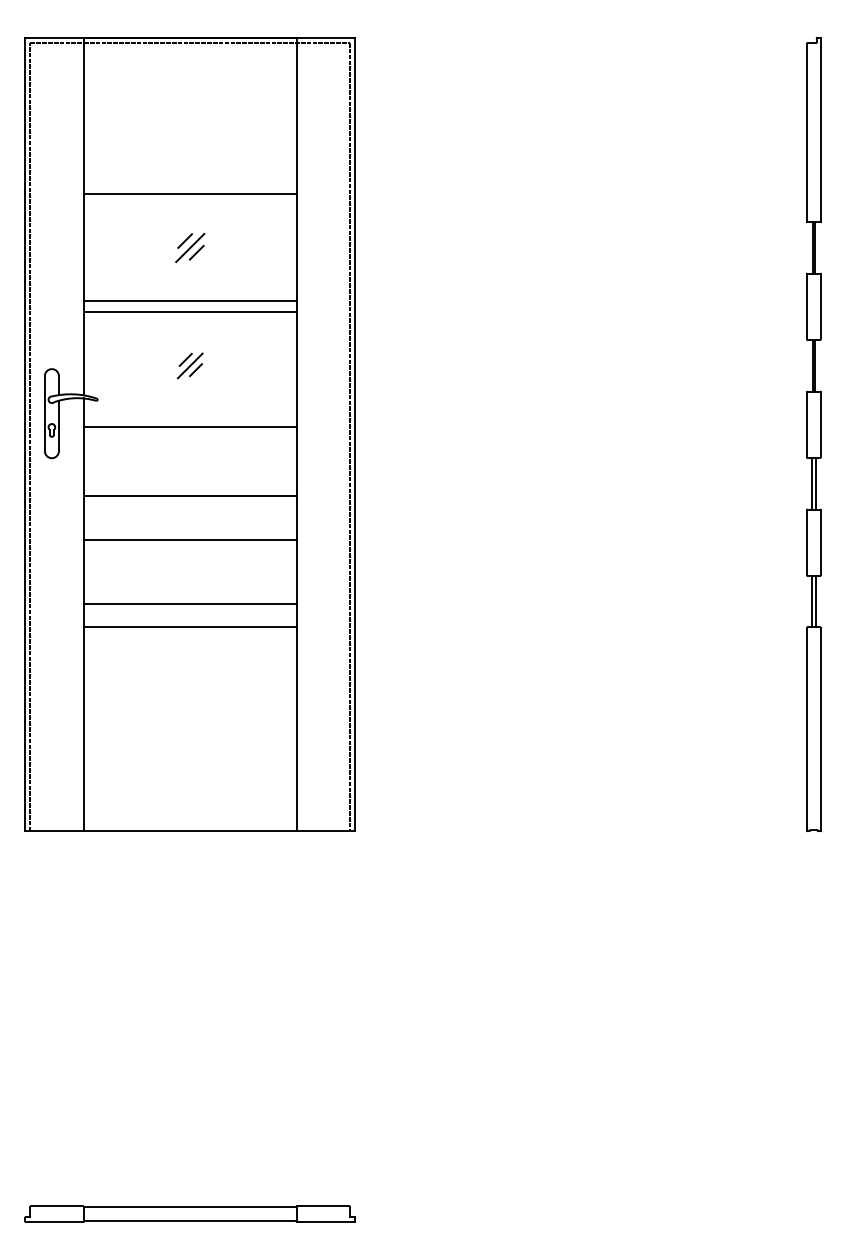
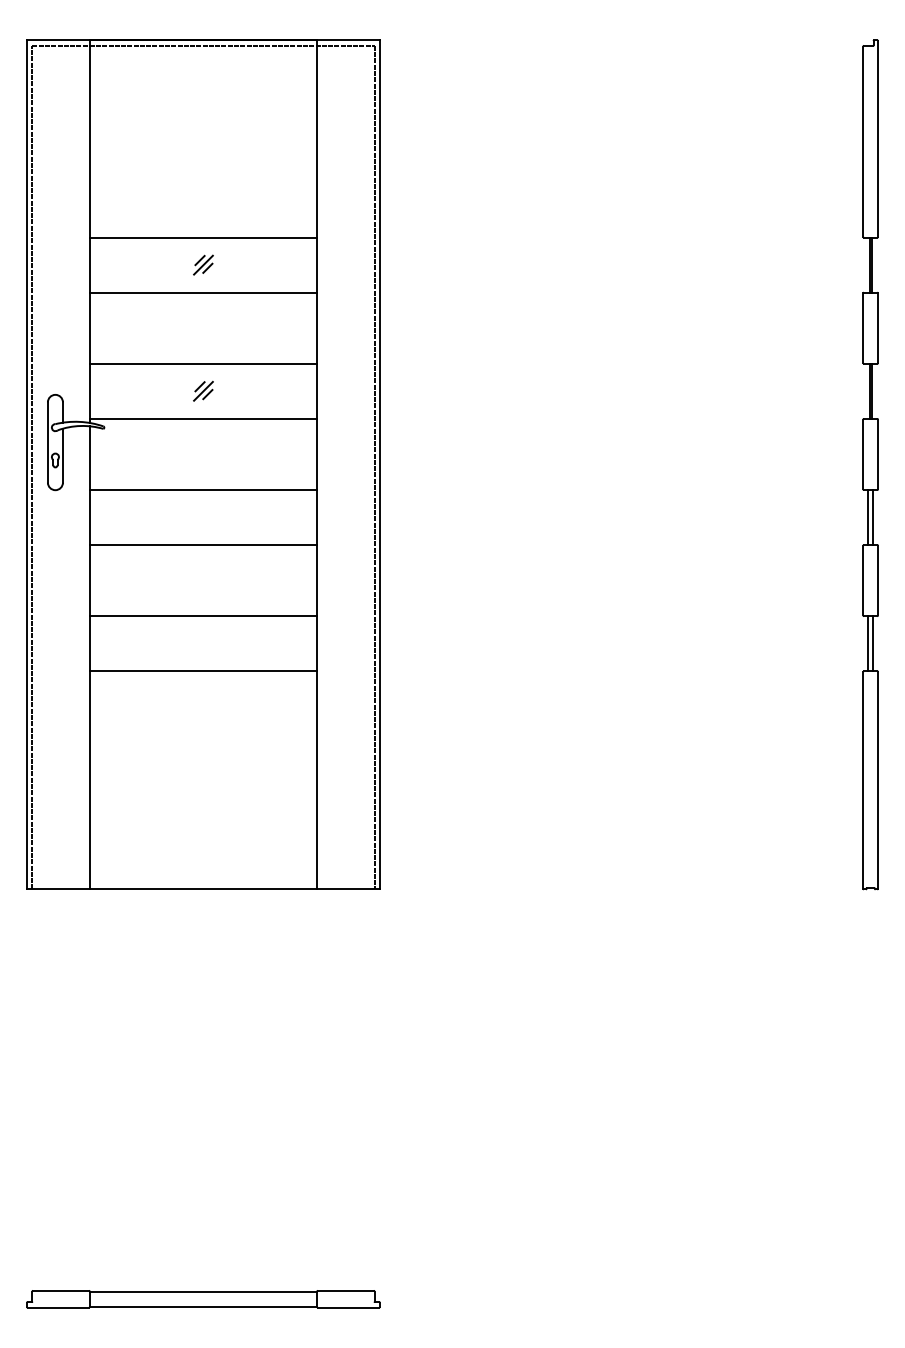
line: (190, 194) -> (203, 237), moved
part: (190, 247) -> (203, 264), size x0.62
line: (190, 300) -> (203, 292), moved
line: (190, 311) -> (203, 363), moved
part: (190, 365) -> (203, 390), size x0.71
line: (190, 426) -> (203, 418), moved
line: (190, 495) -> (203, 489), moved
line: (190, 540) -> (203, 545), moved
line: (190, 604) -> (203, 616), moved

